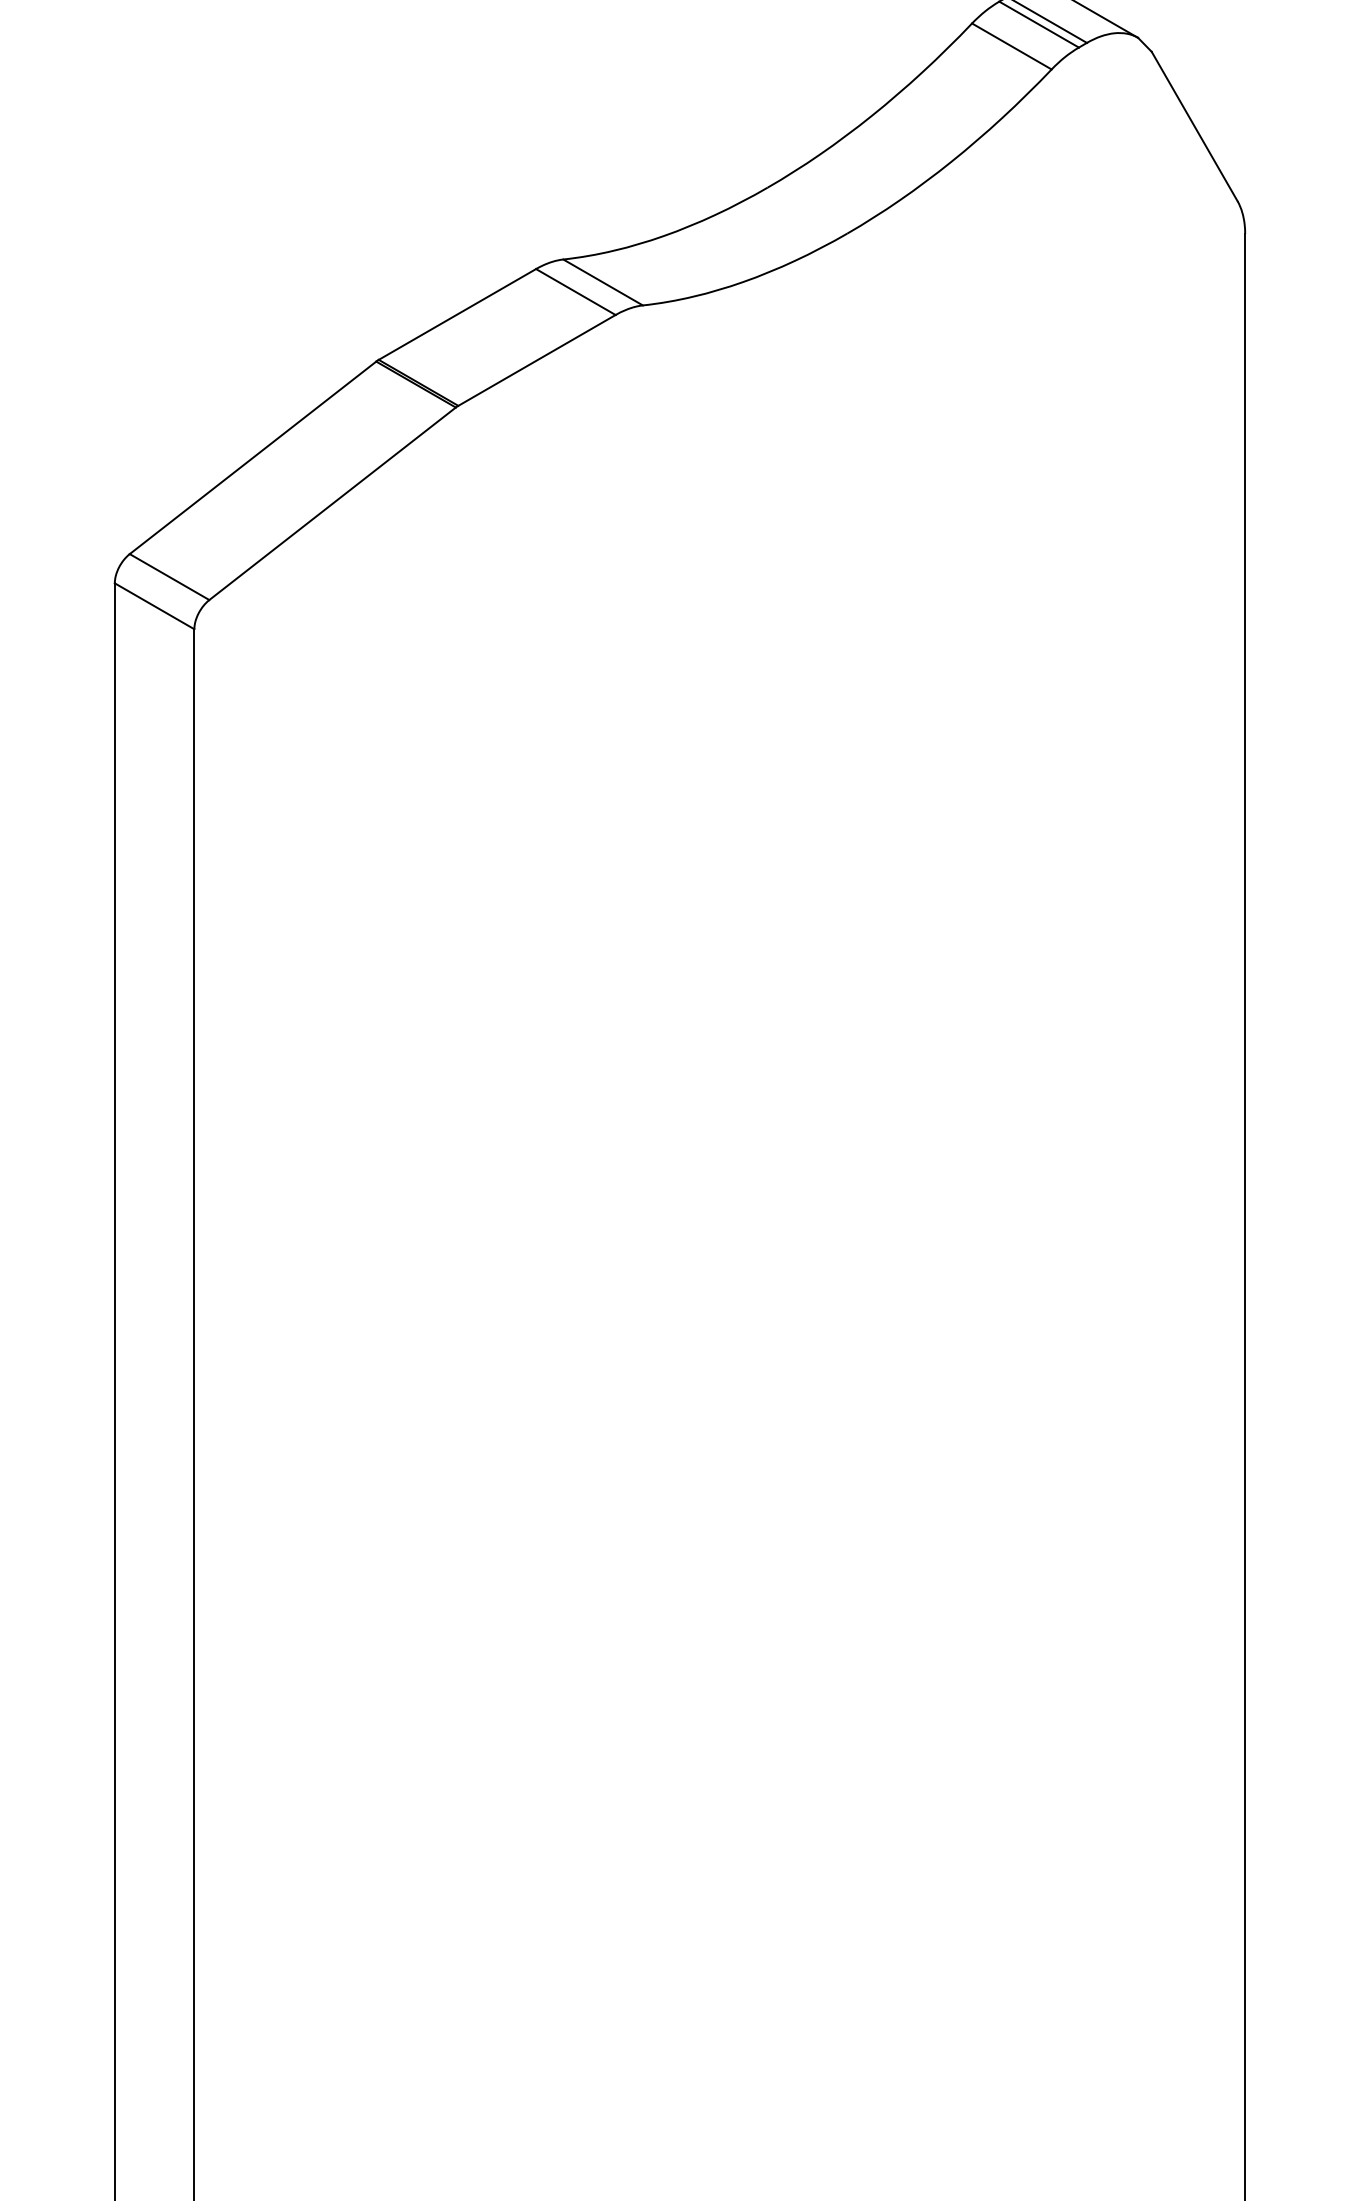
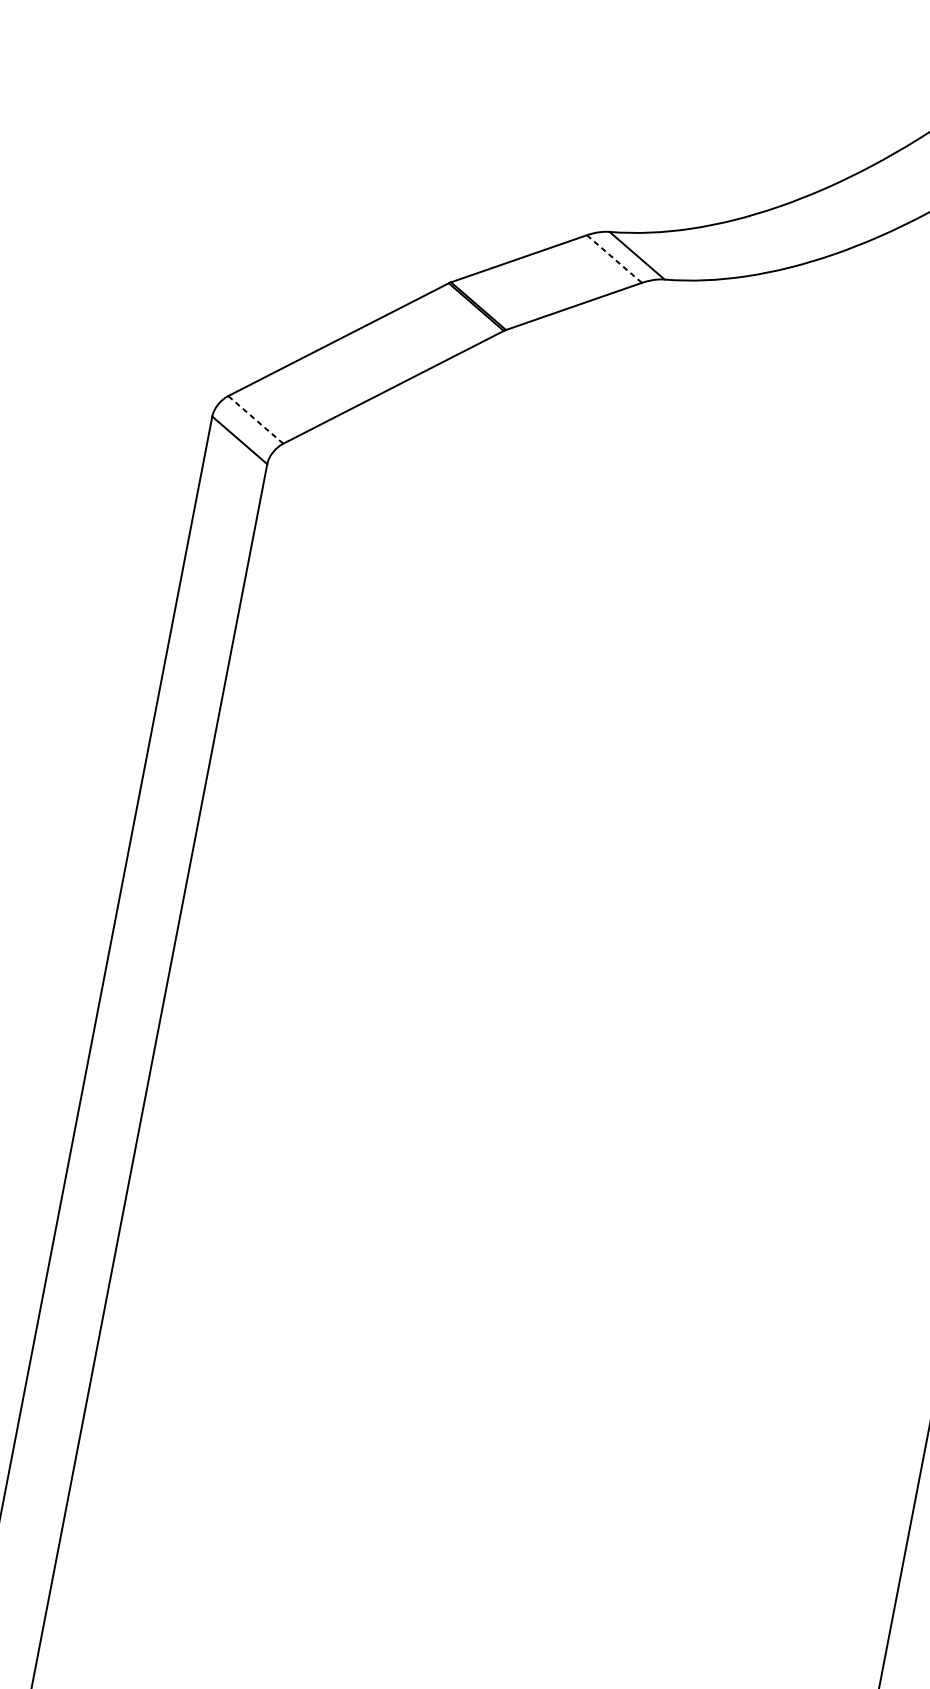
line: (575, 292) -> (614, 259), solid -> dashed
line: (169, 577) -> (255, 420), solid -> dashed

